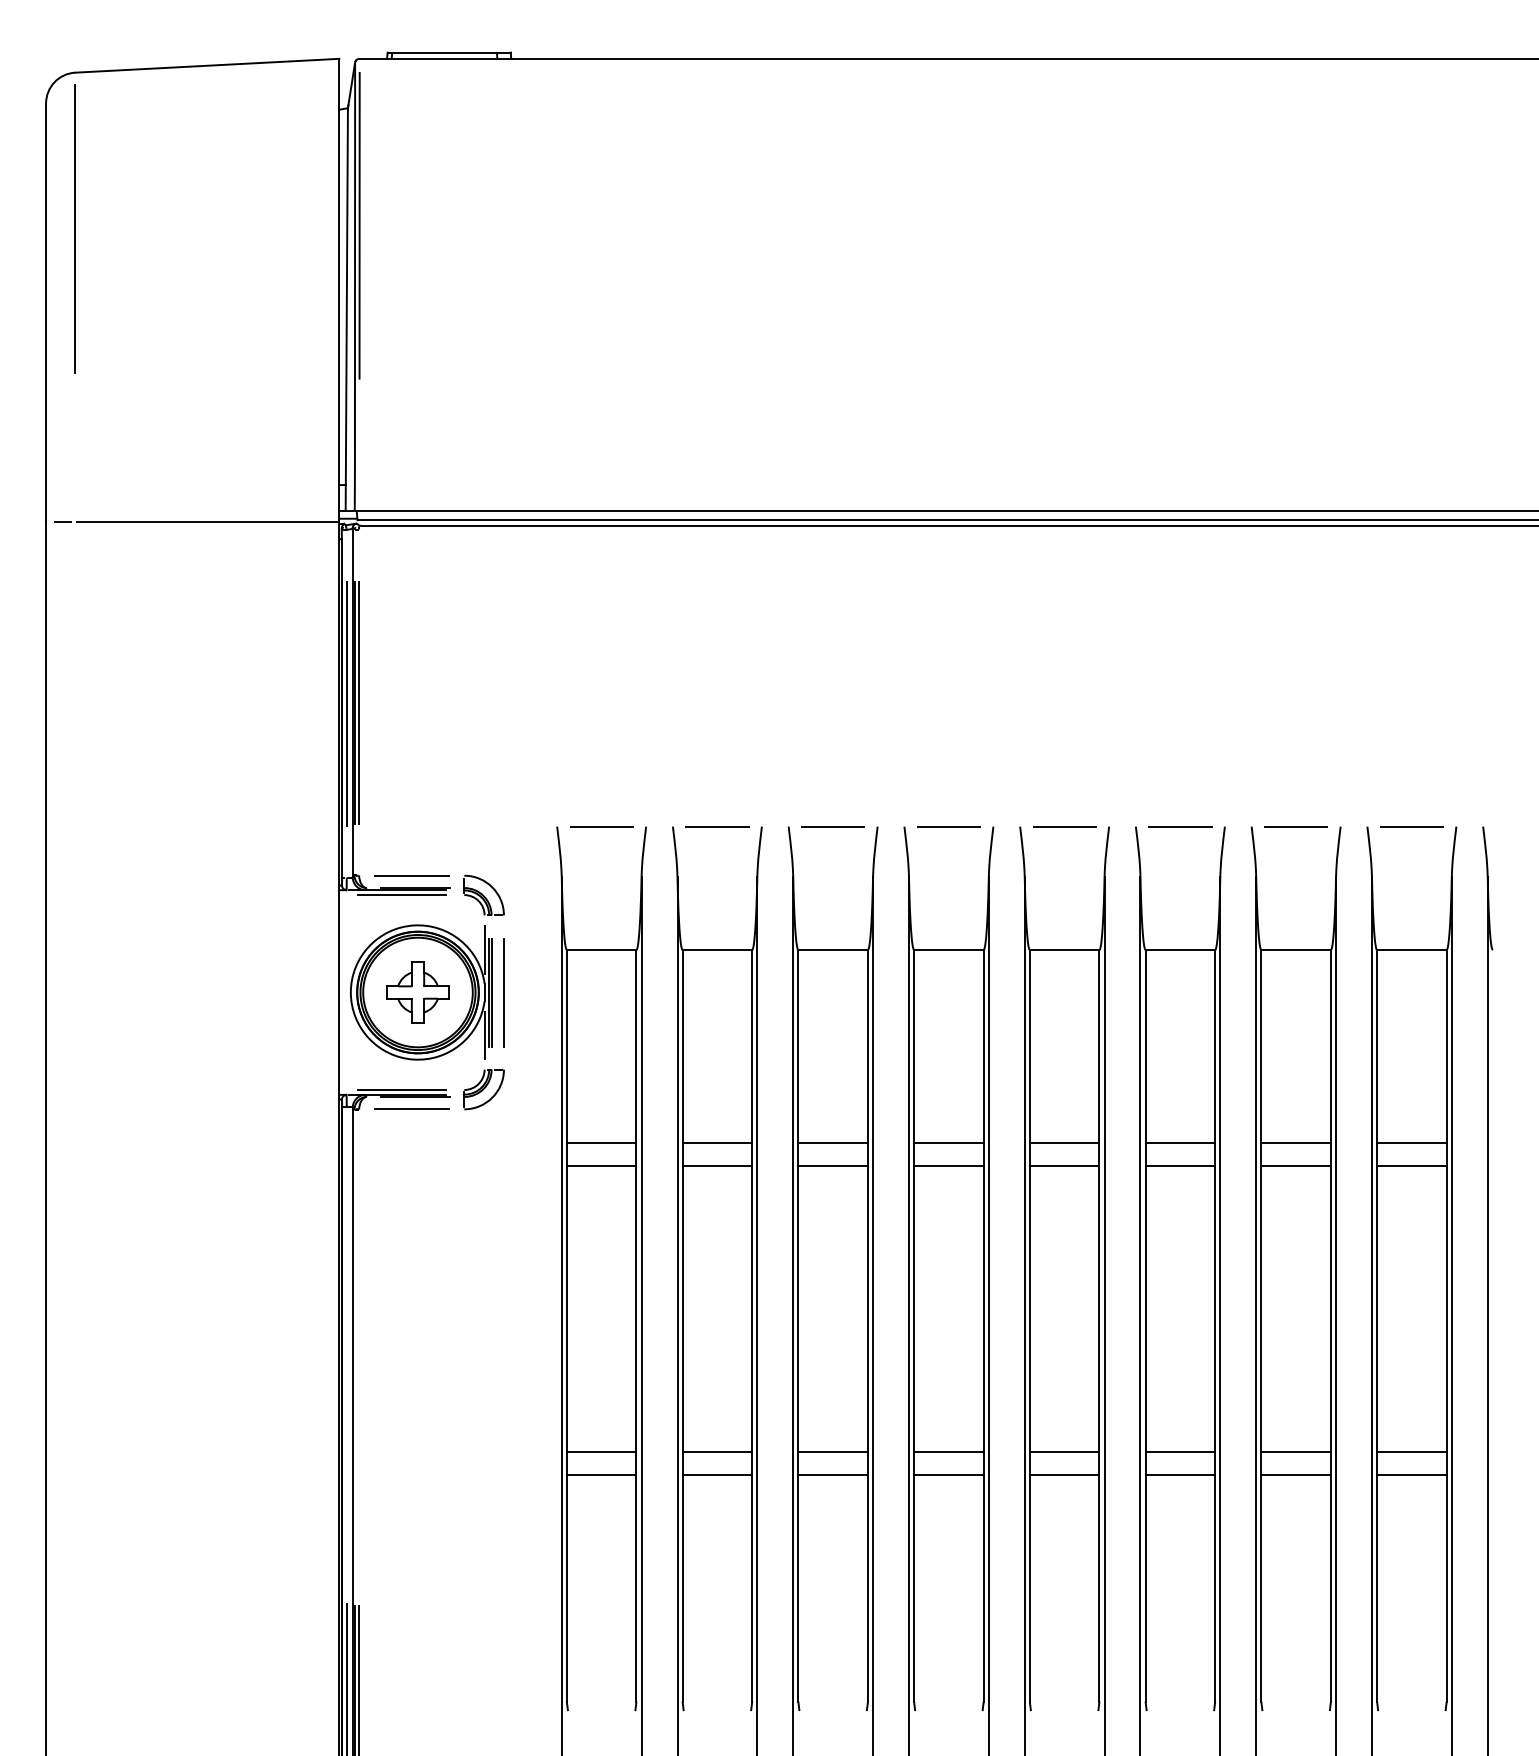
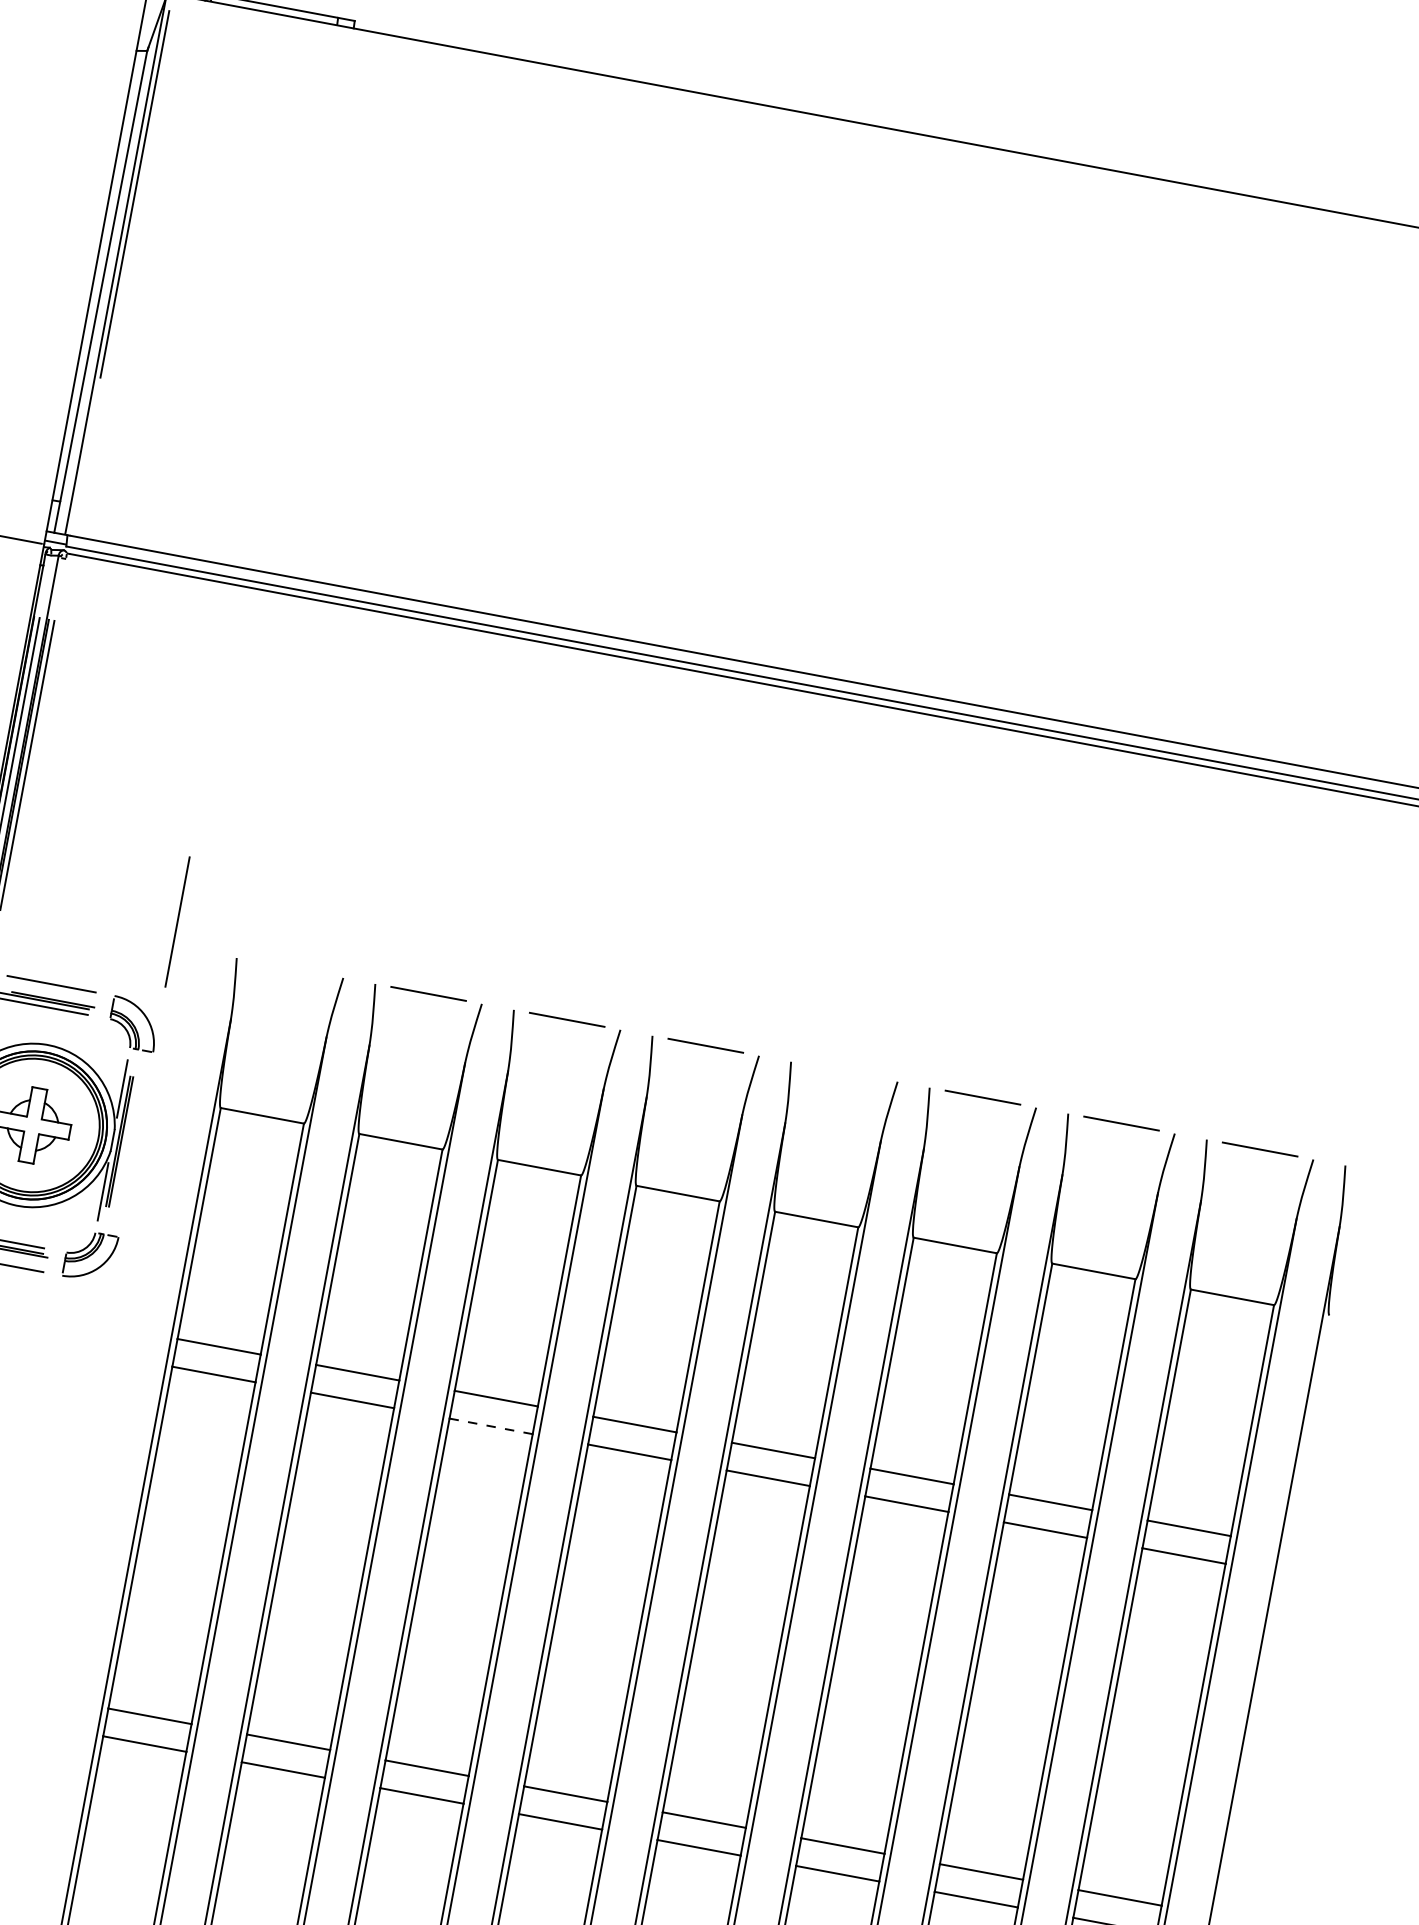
line: (601, 826) -> (289, 967), removed
line: (1064, 826) -> (844, 1071), removed
line: (503, 992) -> (177, 921), moved
line: (833, 1166) -> (491, 1426), solid -> dashed

